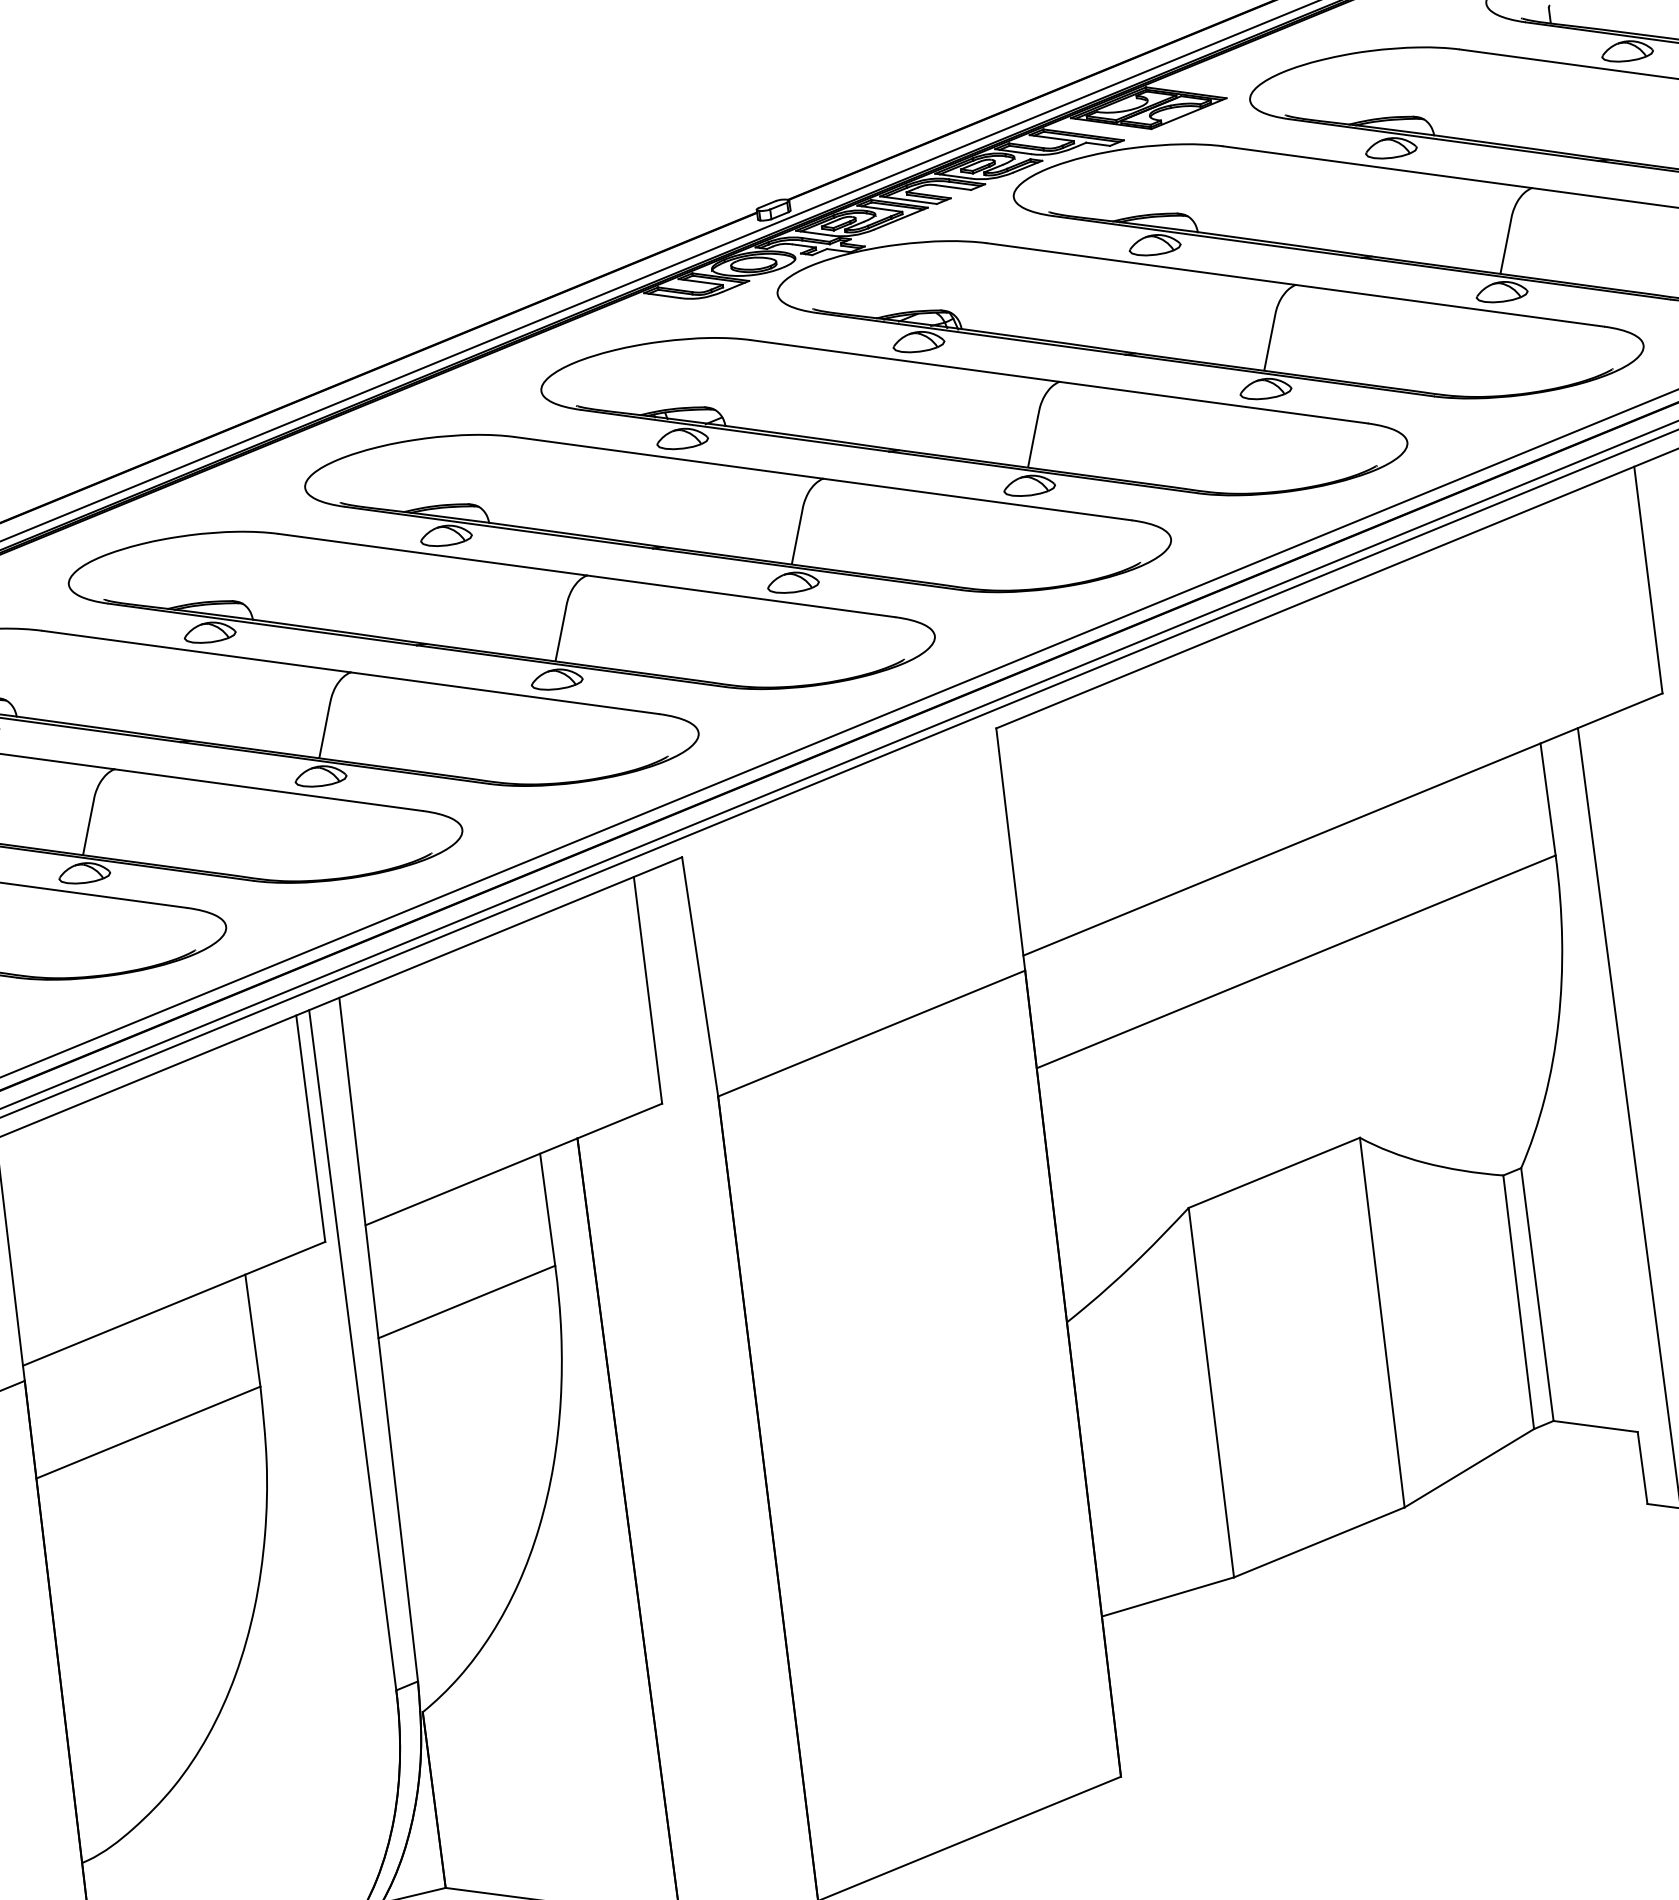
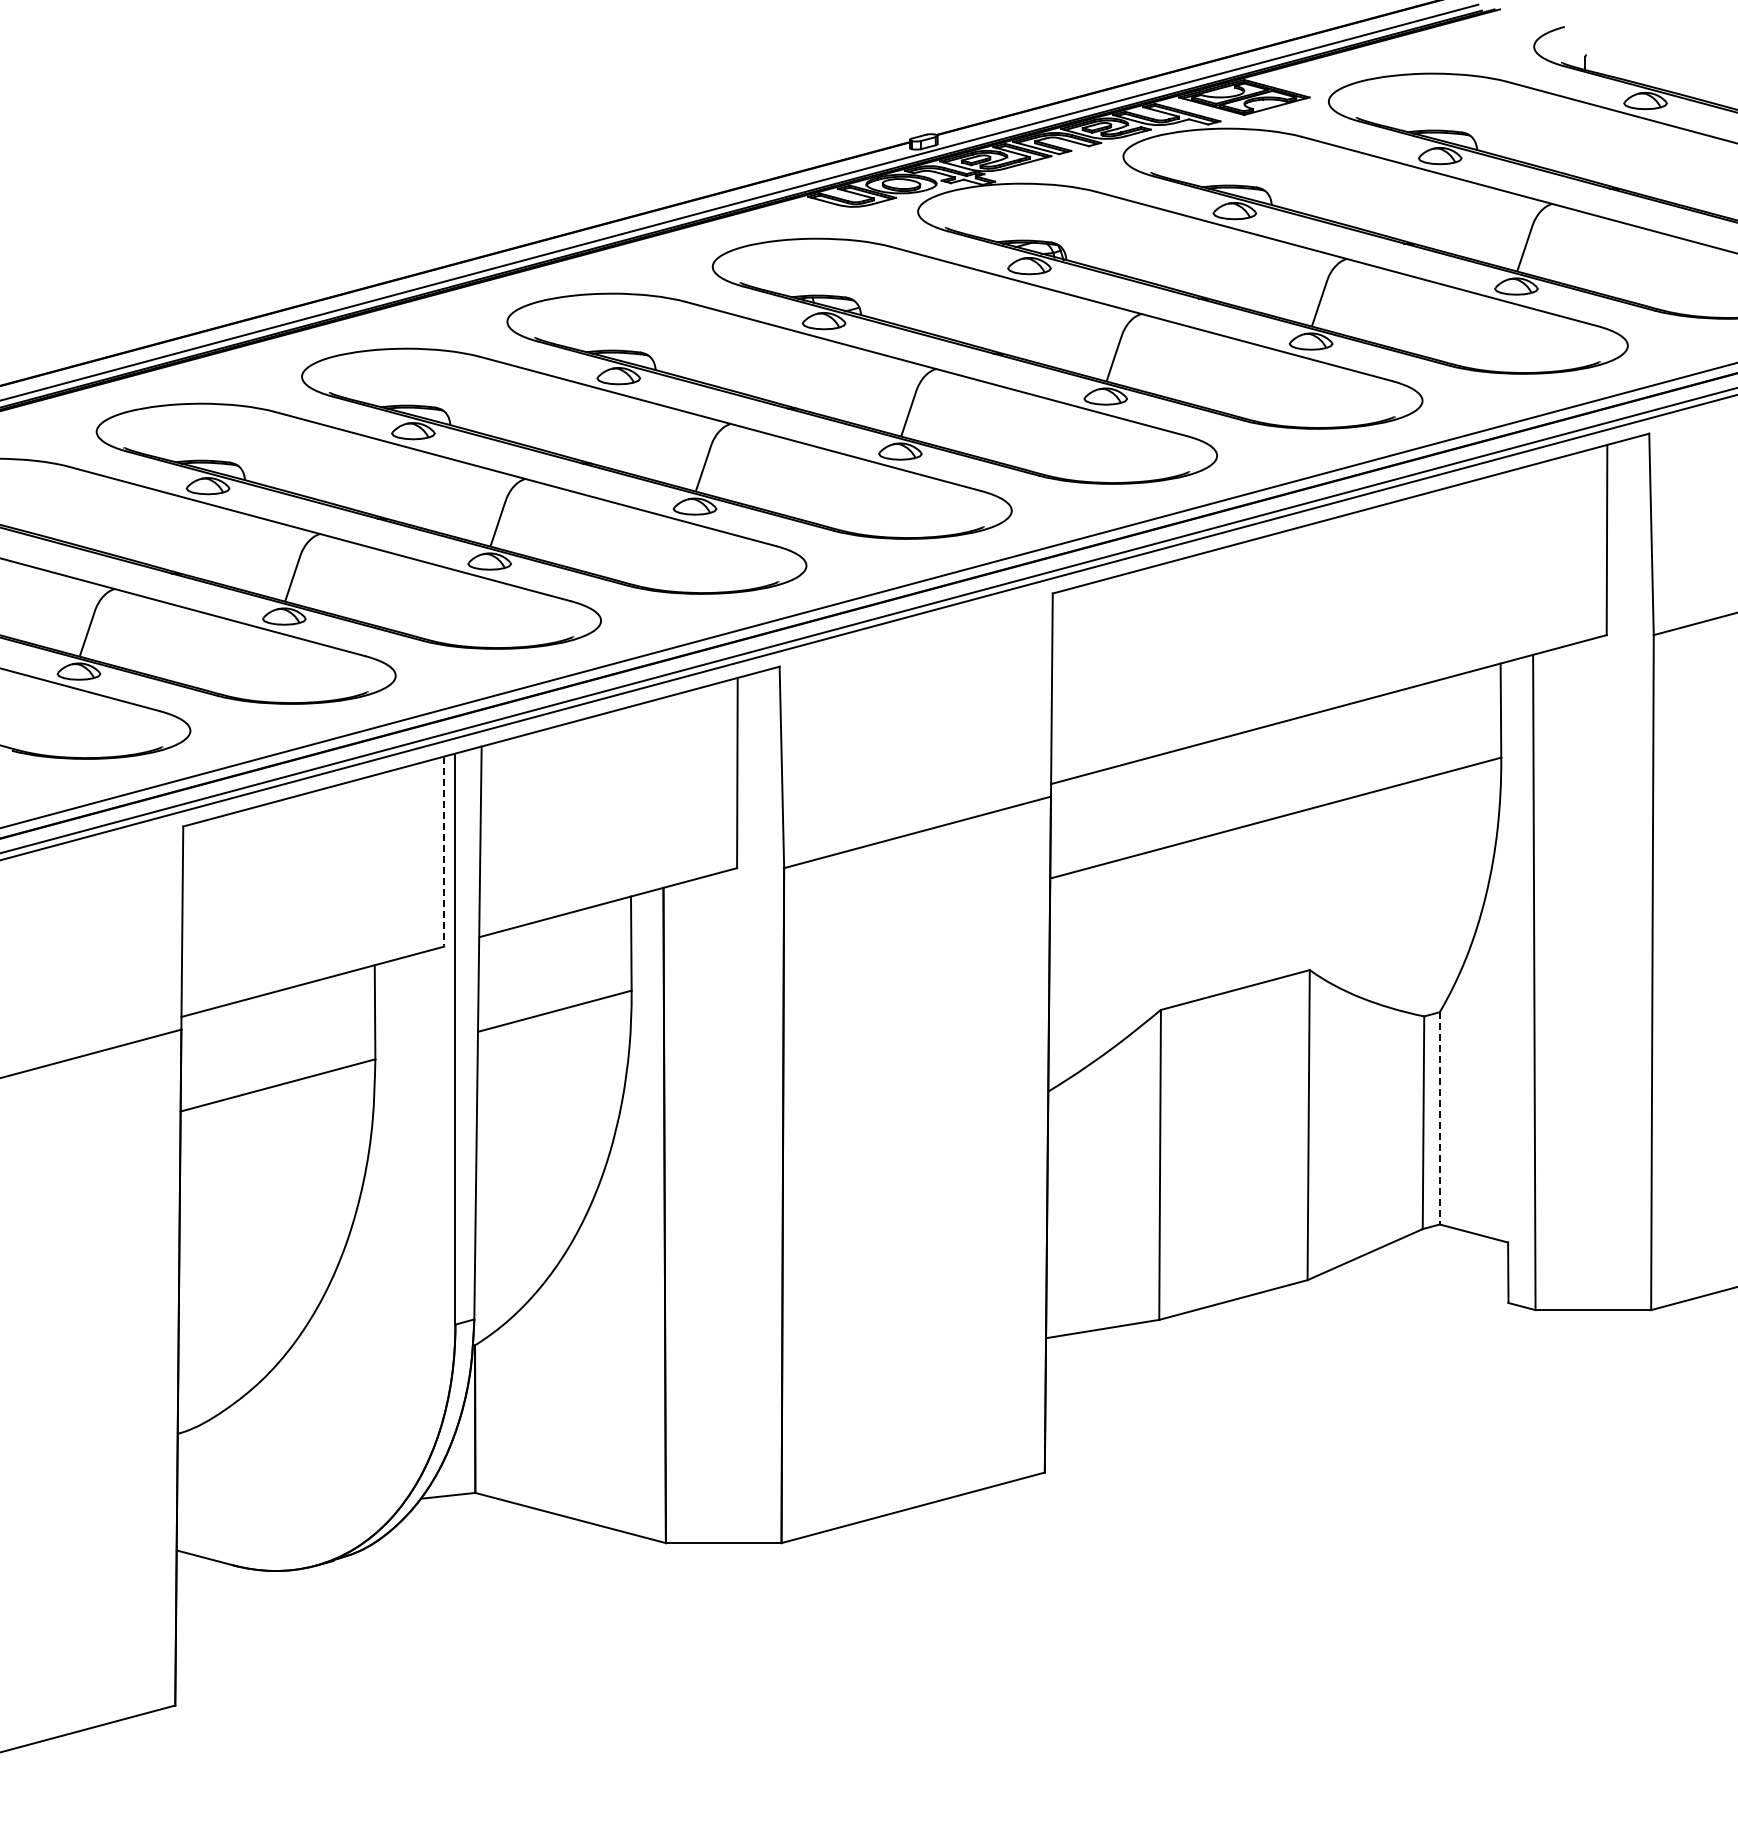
line: (311, 1129) -> (444, 852), solid -> dashed
line: (1537, 1294) -> (1439, 1118), solid -> dashed

